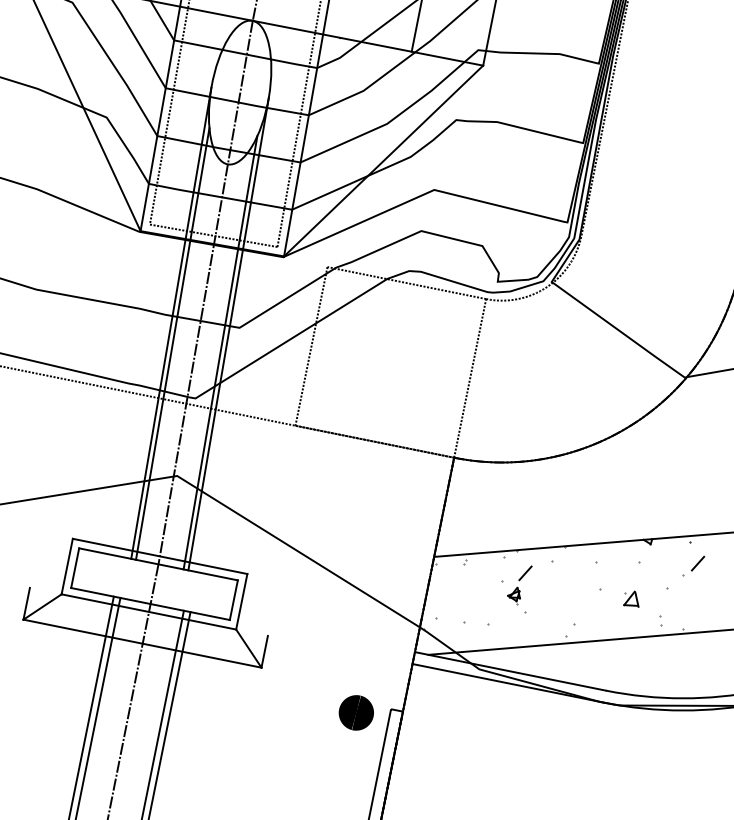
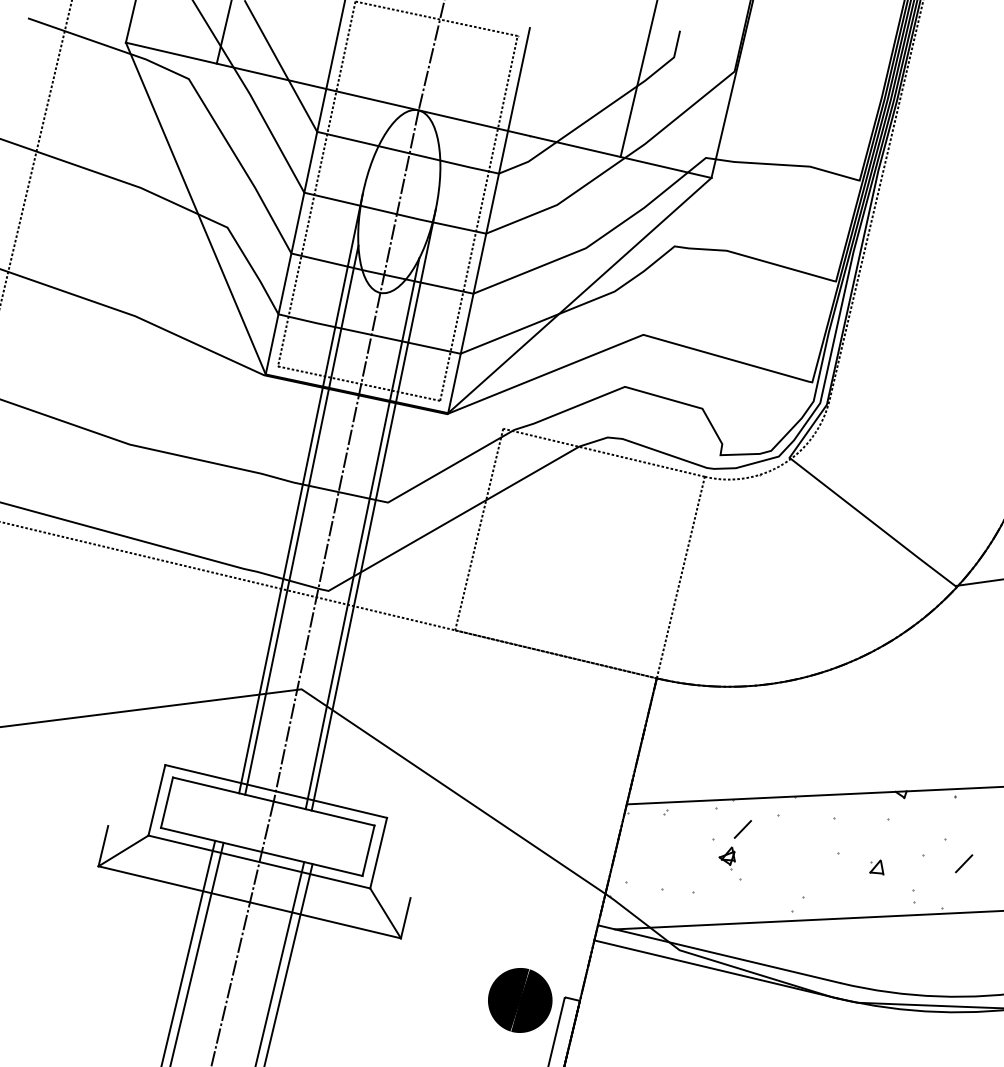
line: (698, 563) -> (964, 863), moved
part: (630, 599) -> (876, 867), size x0.71
part: (356, 712) -> (520, 1000), size x1.43

